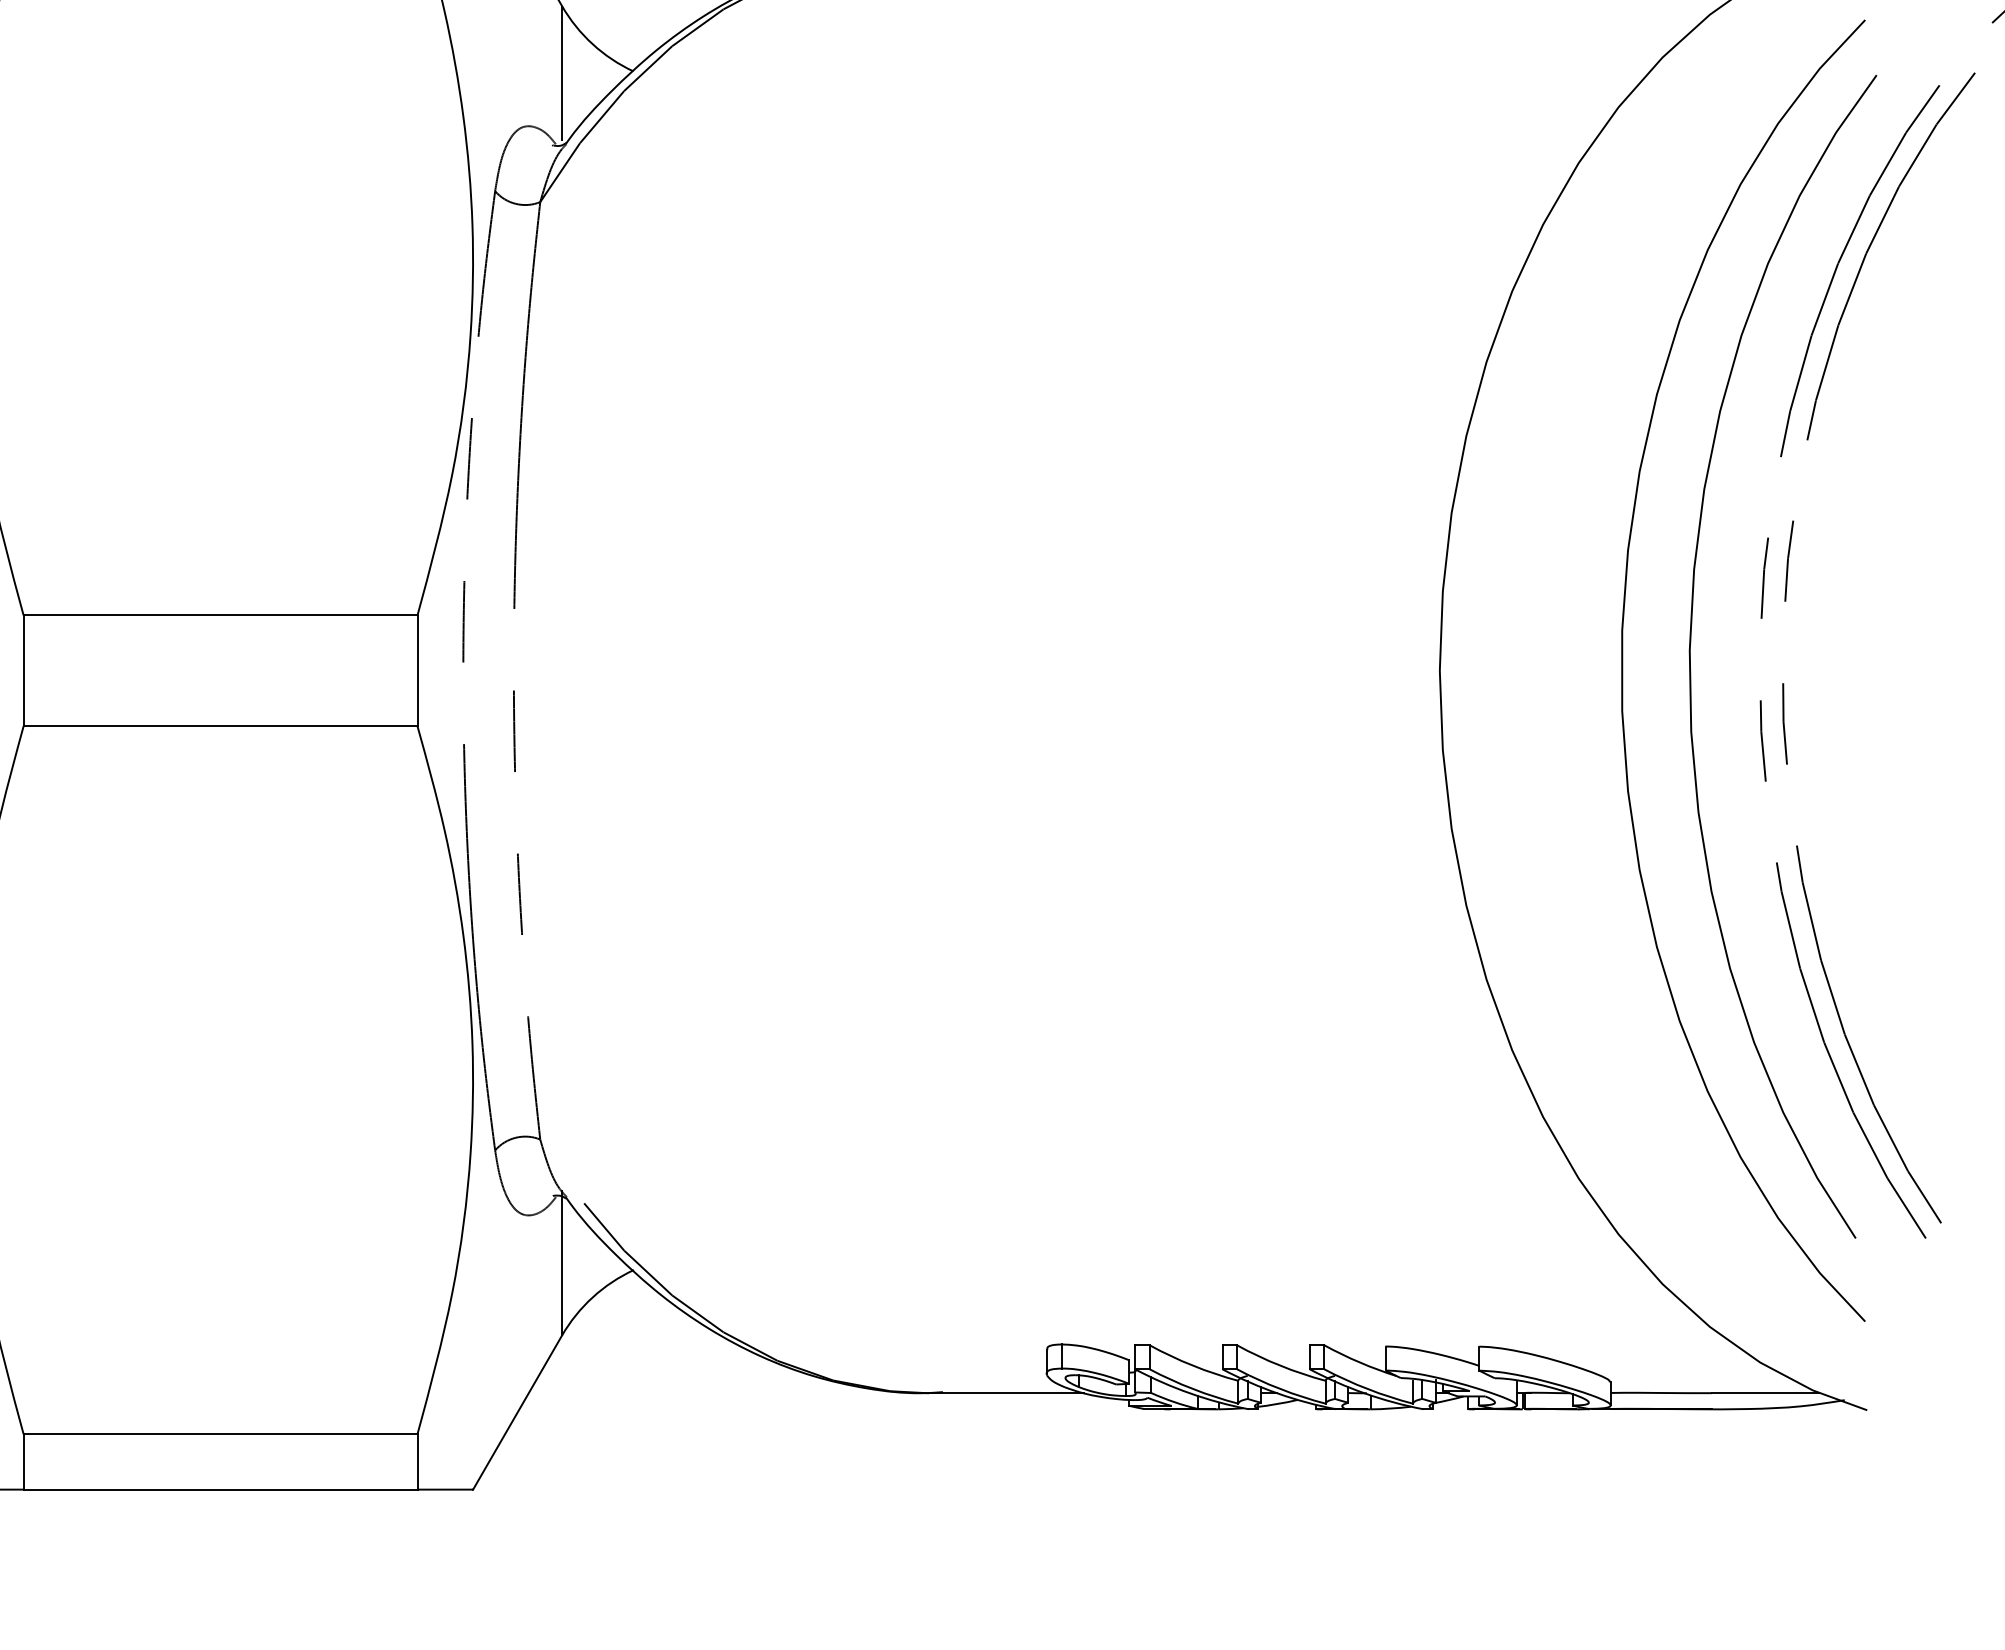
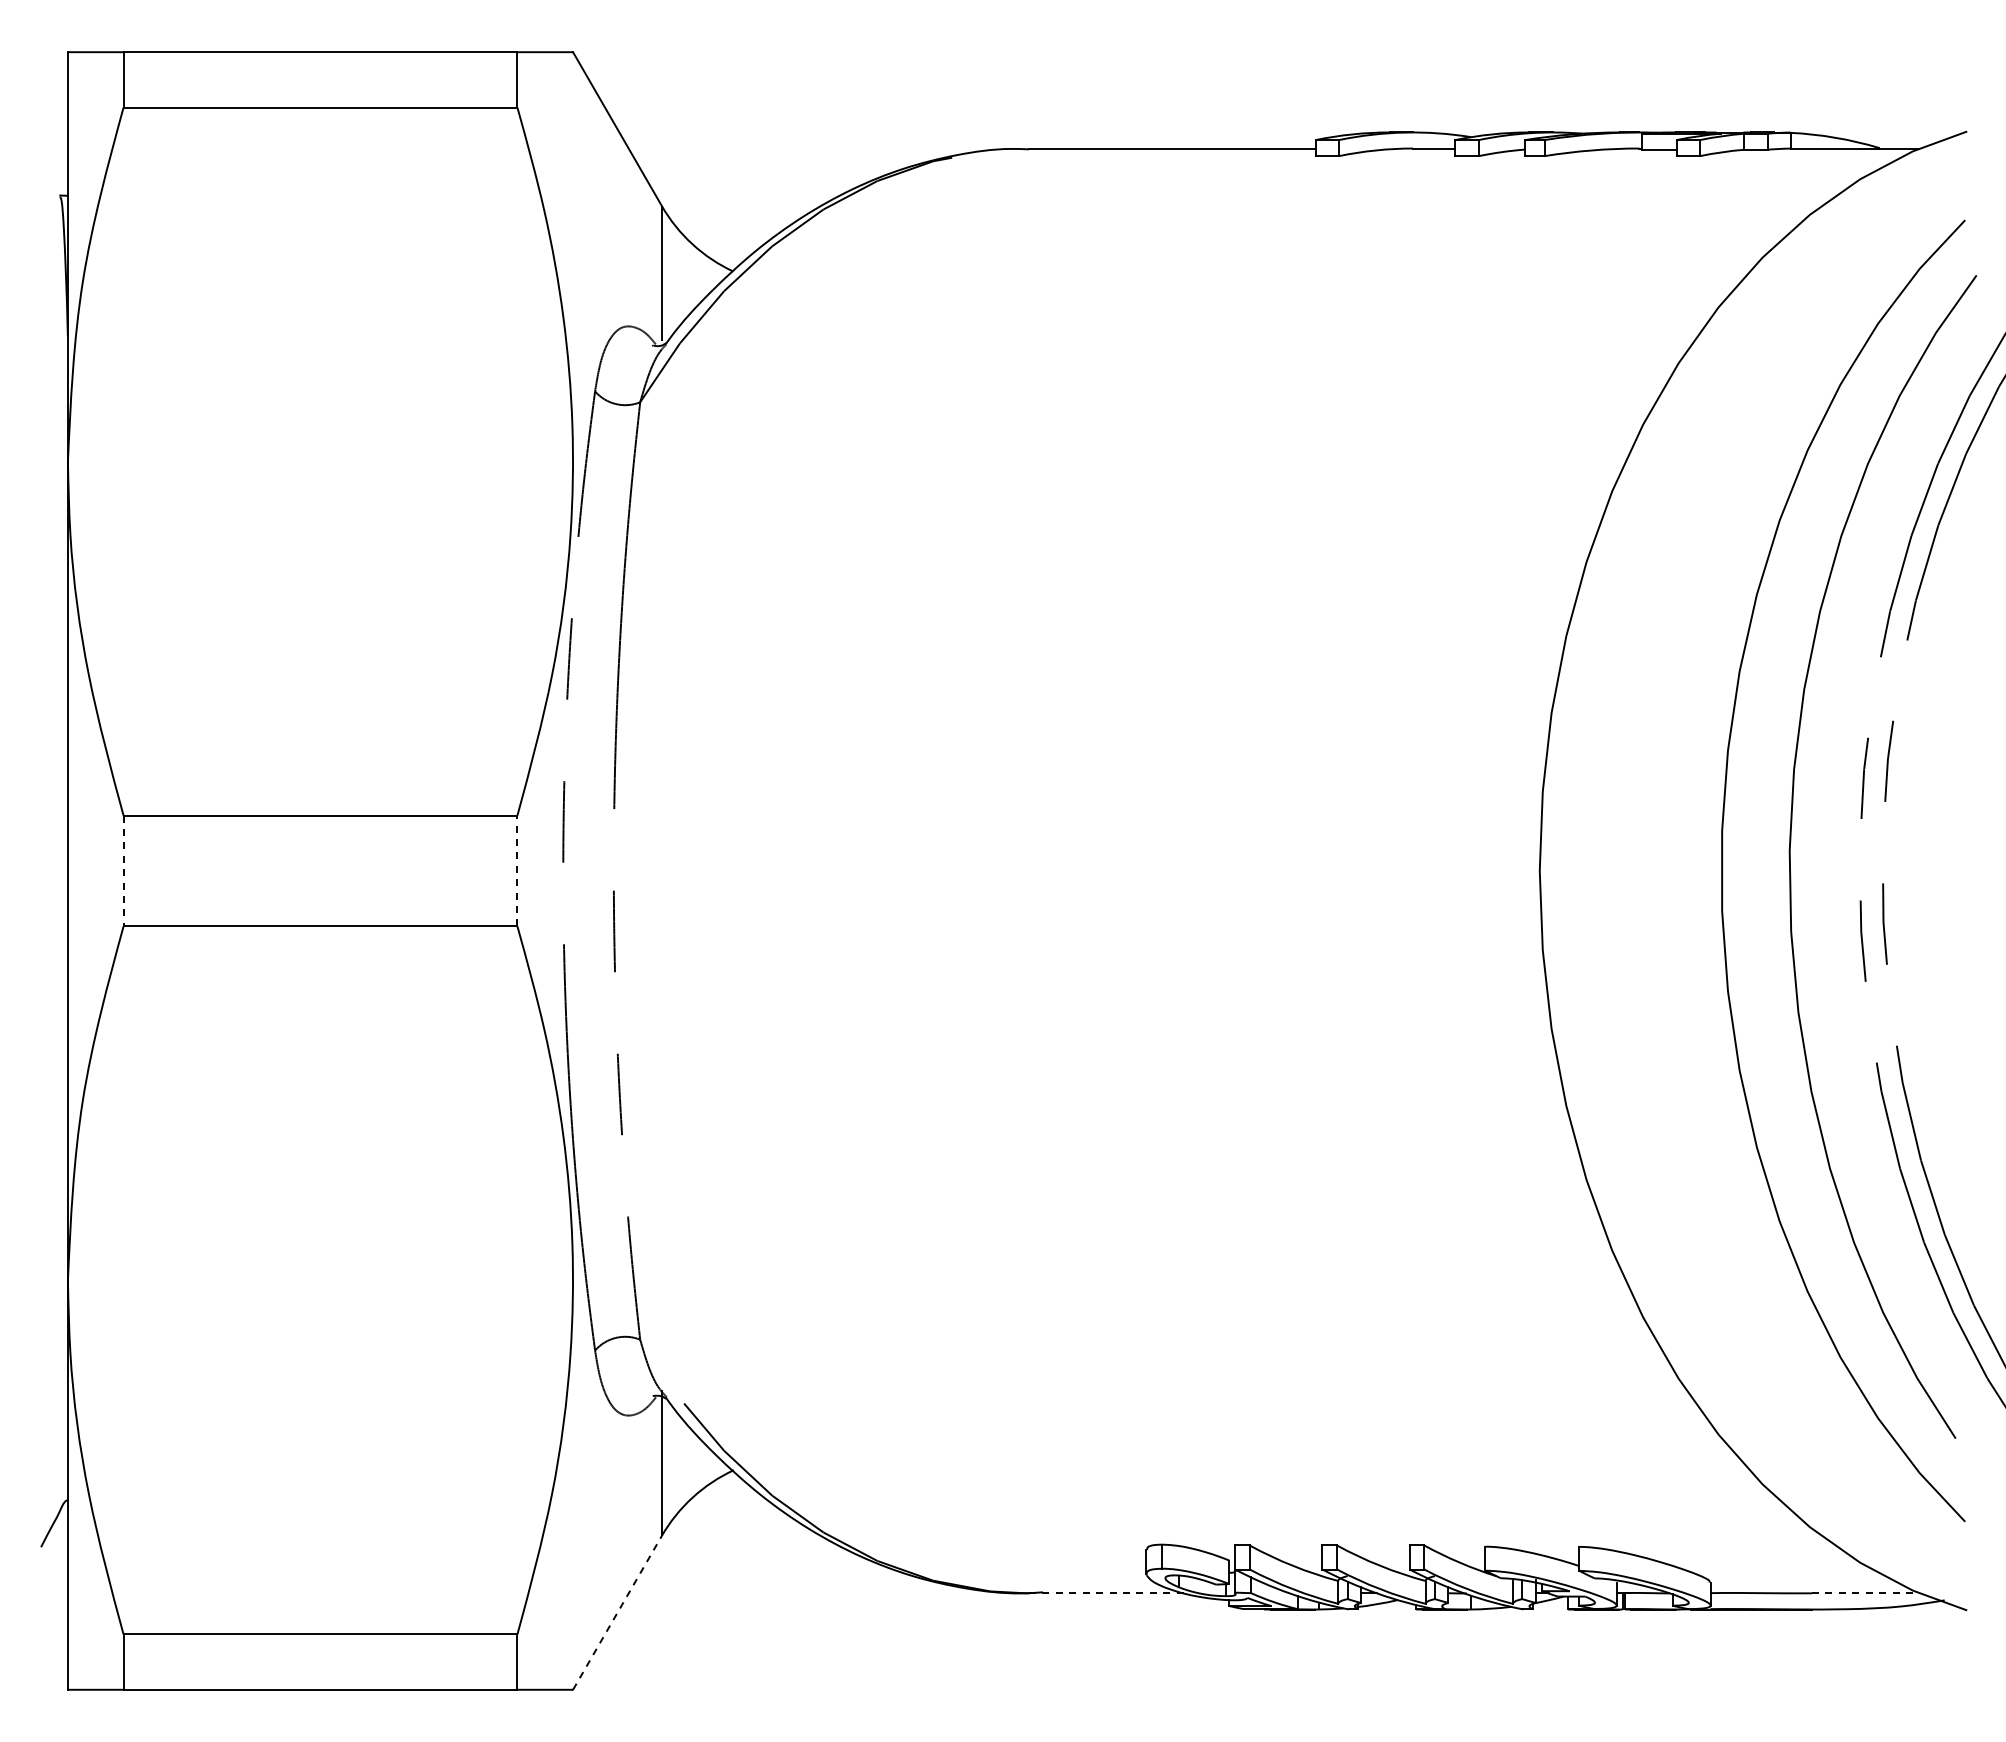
line: (417, 670) -> (517, 870), solid -> dashed
line: (23, 671) -> (123, 871), solid -> dashed
line: (1006, 1393) -> (1106, 1593), solid -> dashed
line: (1765, 1393) -> (1865, 1593), solid -> dashed
line: (517, 1412) -> (617, 1612), solid -> dashed

